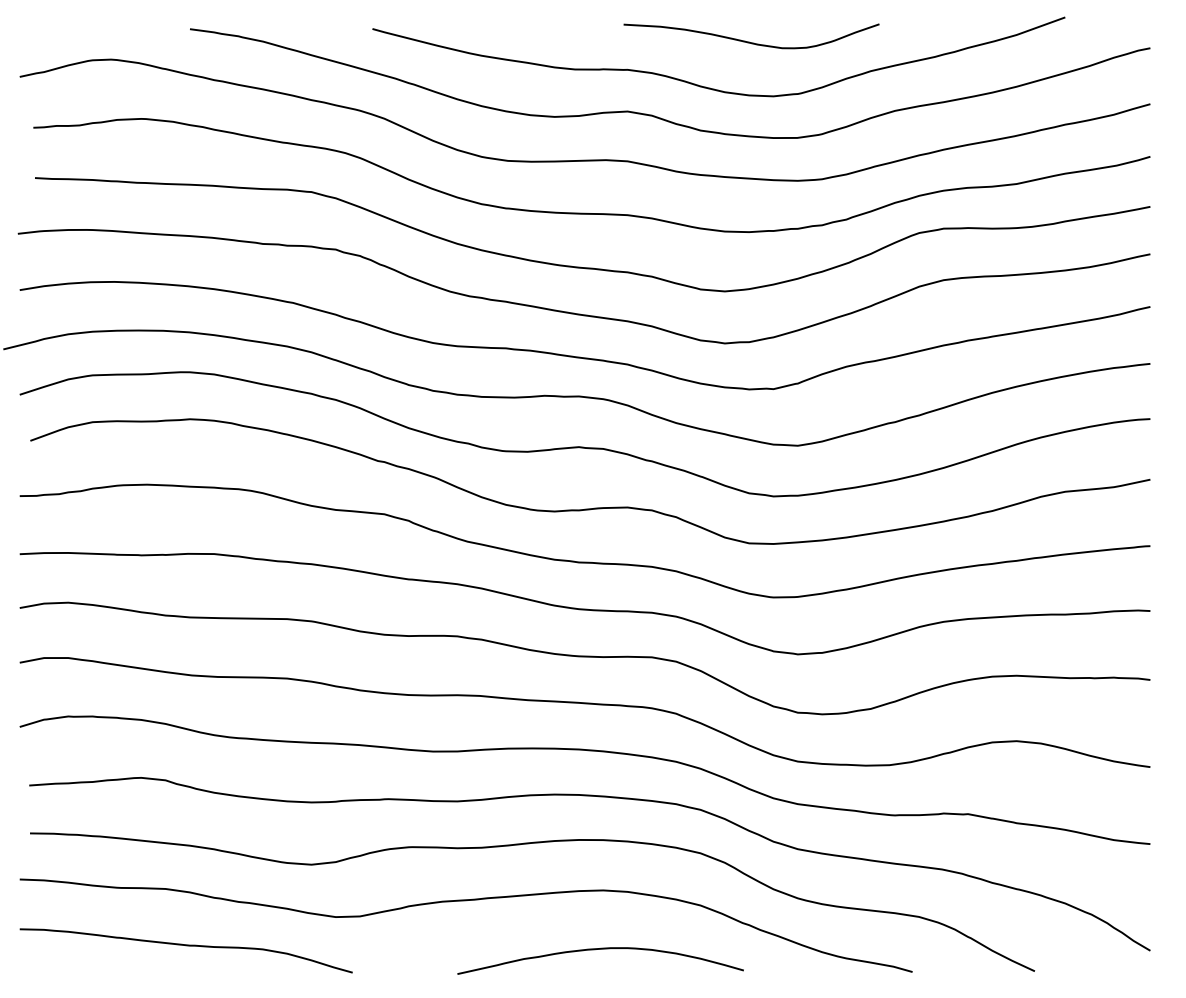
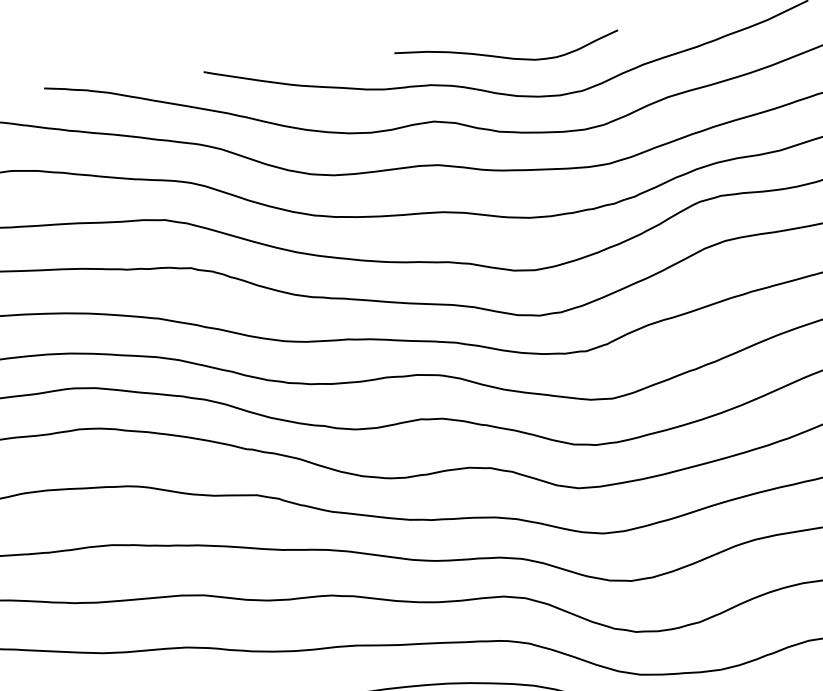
curve: (749, 41) -> (505, 56), moved

